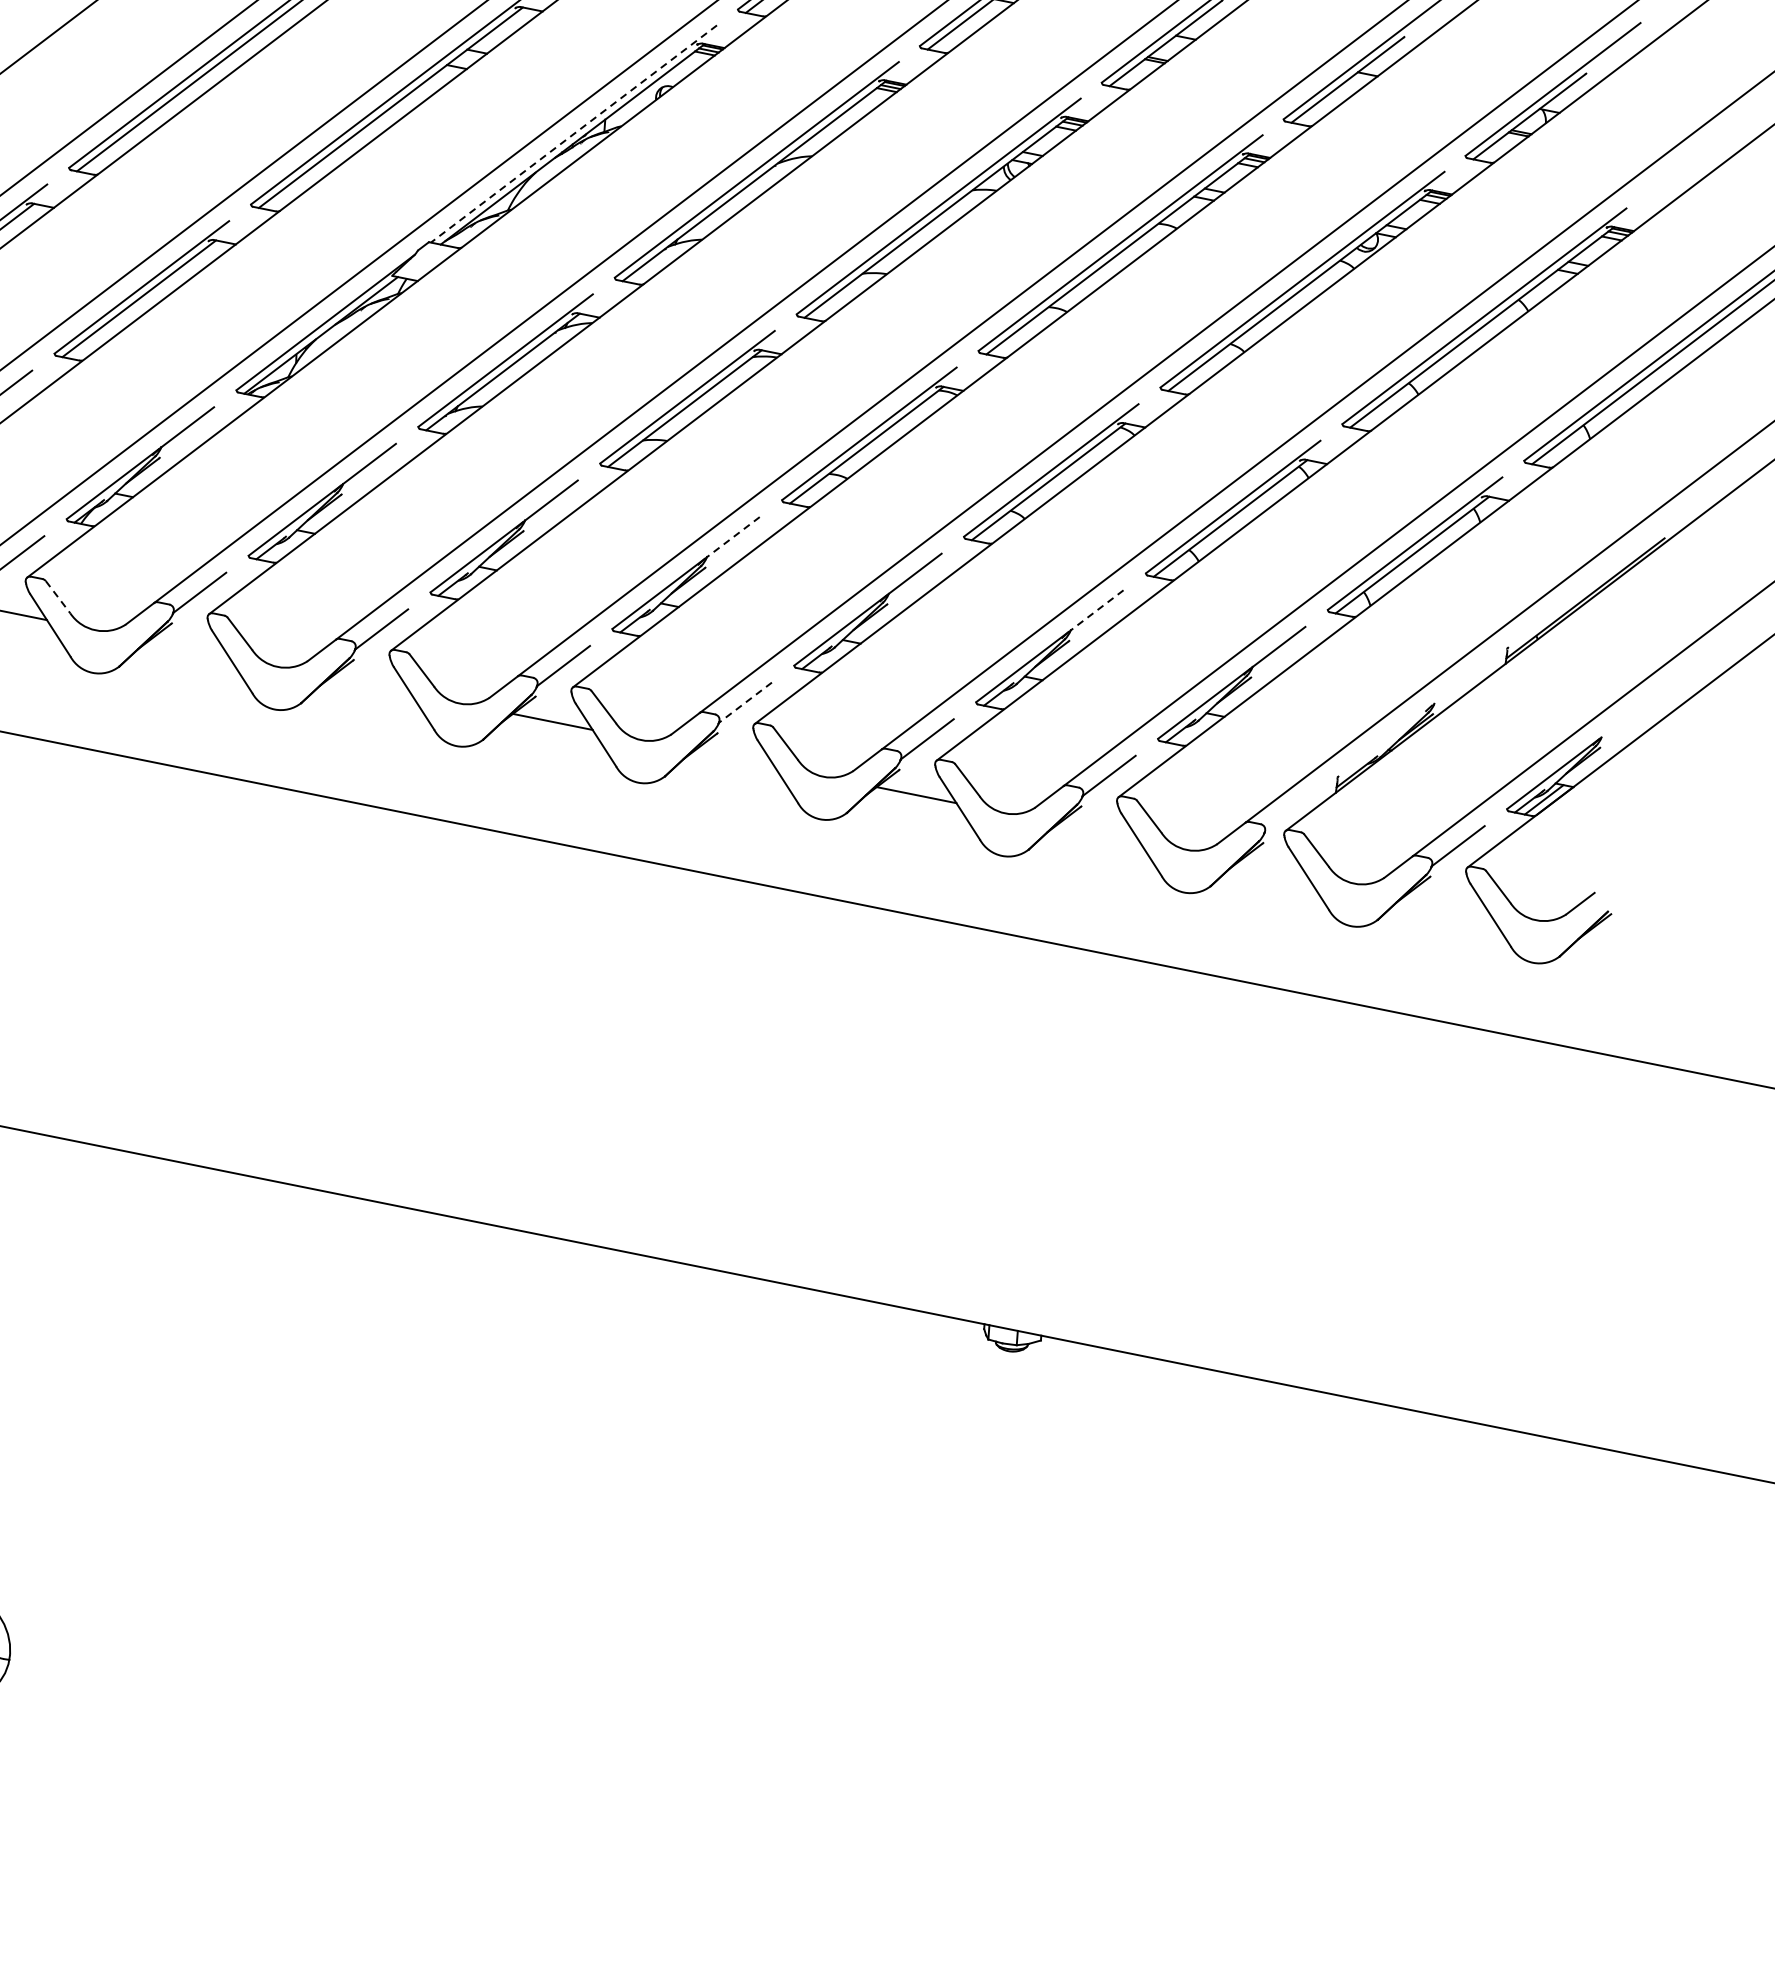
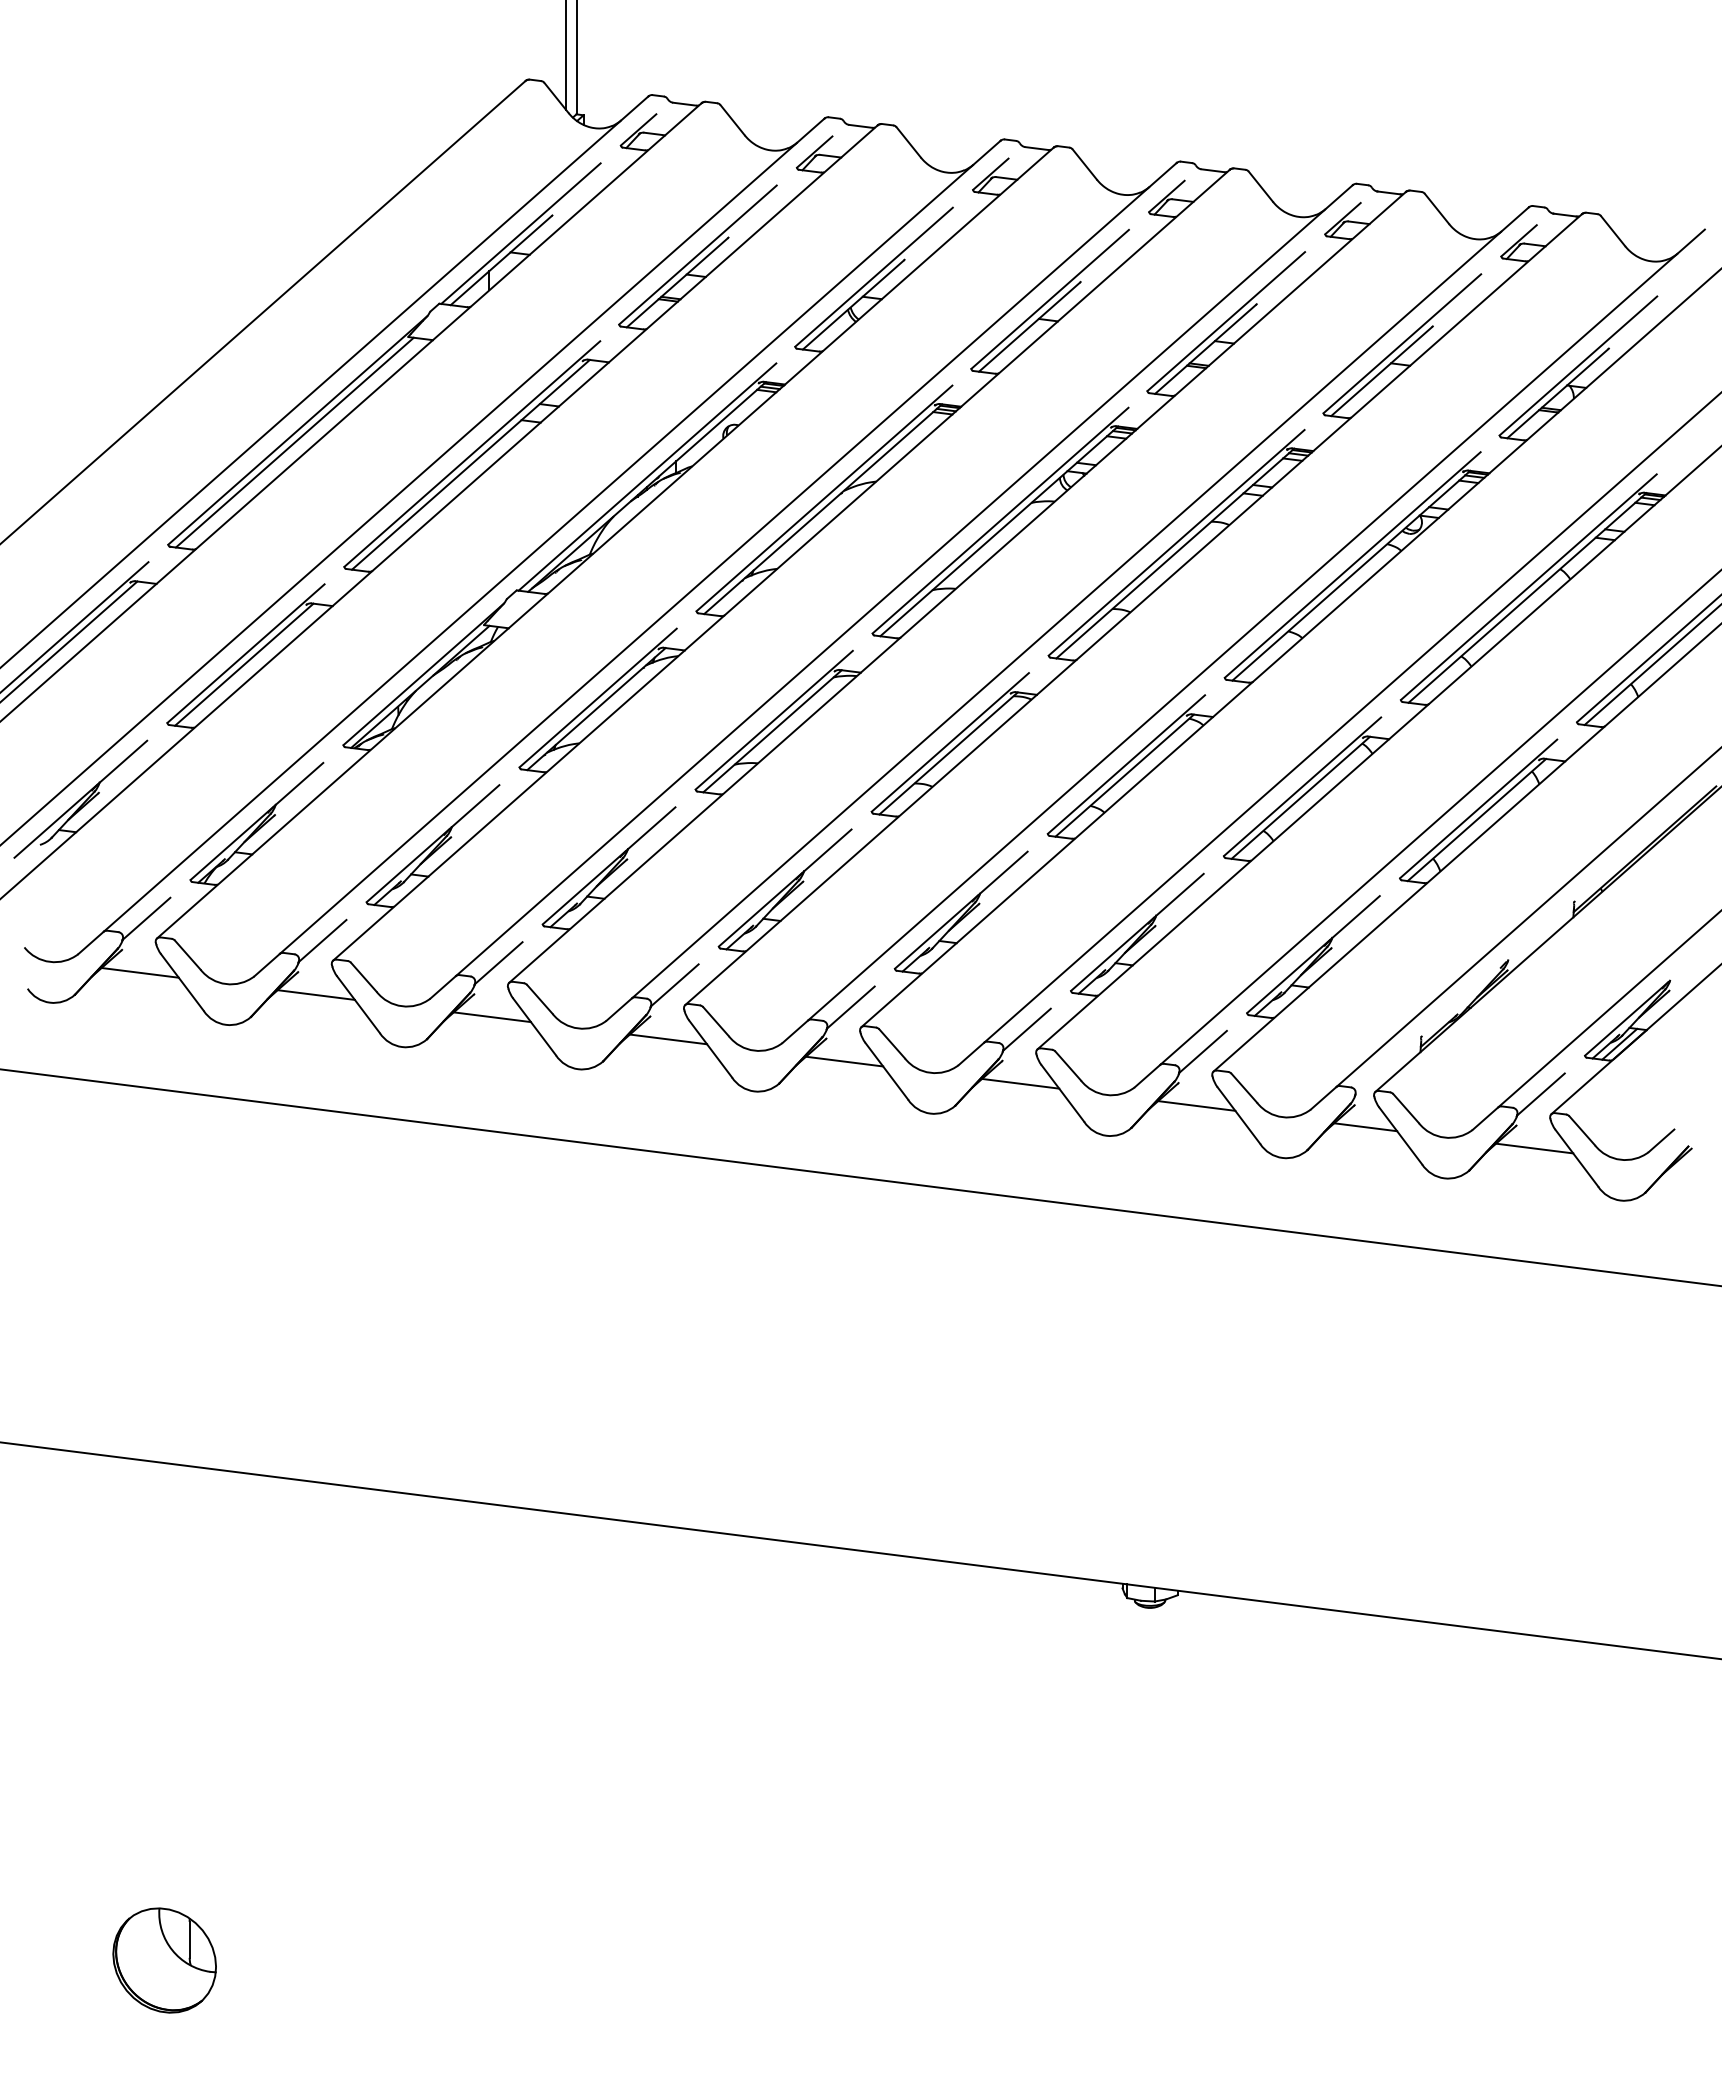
line: (573, 134) -> (647, 477), dashed -> solid
line: (733, 537) -> (827, 850), dashed -> solid
line: (58, 597) -> (188, 955), dashed -> solid
line: (1096, 609) -> (1179, 894), dashed -> solid
line: (188, 648) -> (315, 994), added
line: (369, 685) -> (491, 1017), added
line: (745, 702) -> (850, 1007), dashed -> solid
line: (734, 758) -> (844, 1061), added
line: (1098, 831) -> (1196, 1105), added
line: (1272, 867) -> (1365, 1127), added
line: (1447, 901) -> (1534, 1148), added

